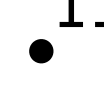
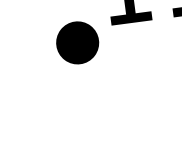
part: (41, 51) -> (78, 43), moved

